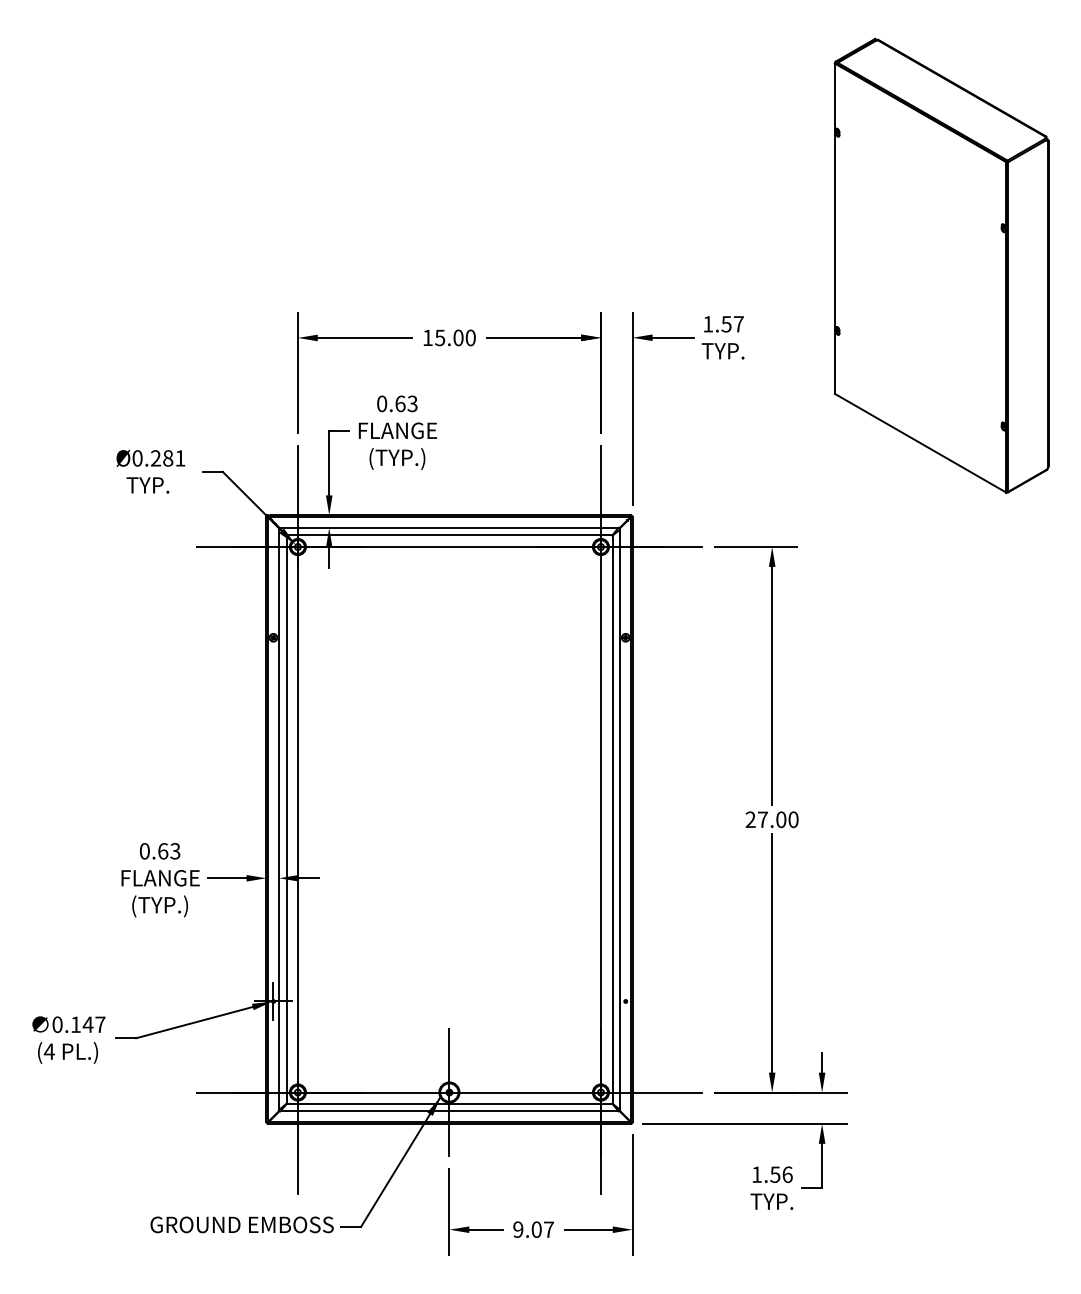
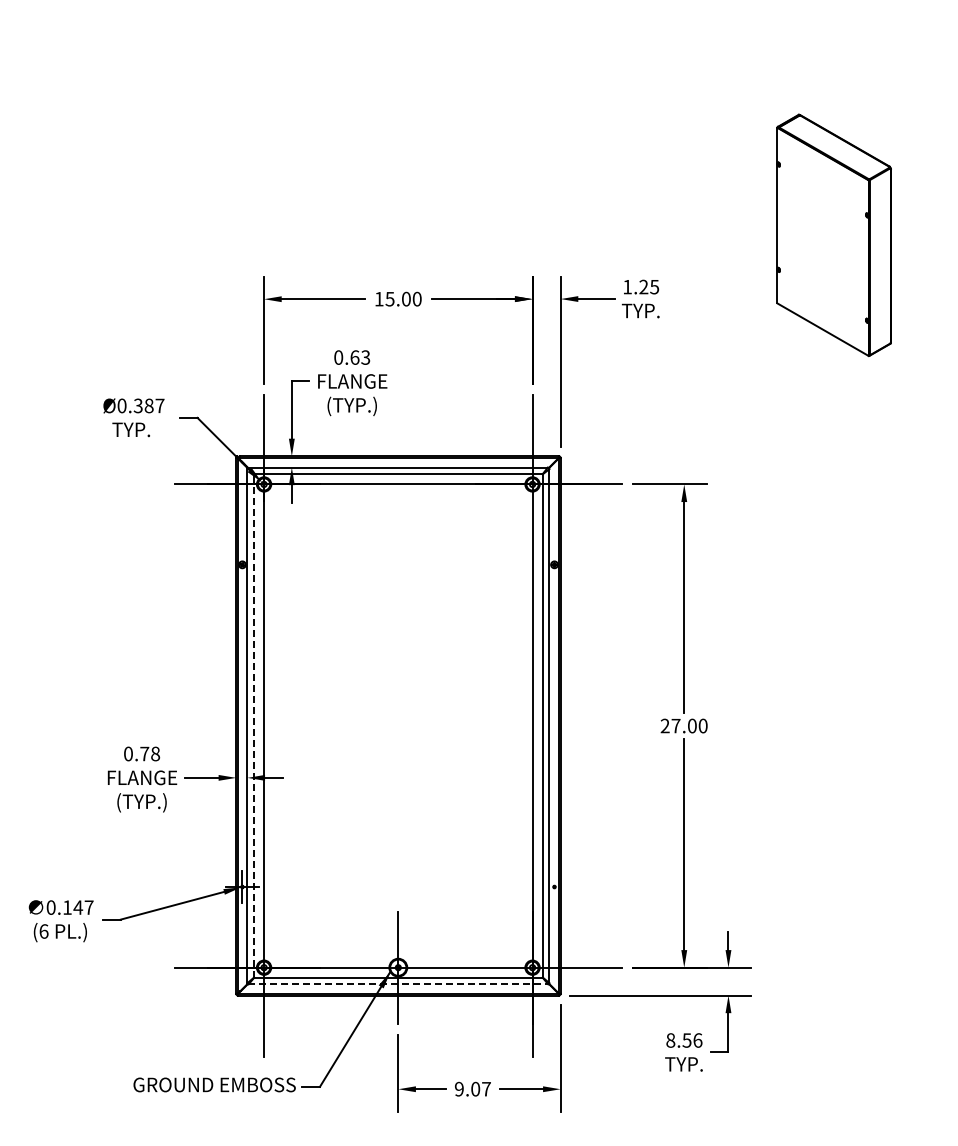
part: (940, 266) -> (833, 235), size x0.6
text: (732, 323) -> (649, 286), 1.57 -> 1.25
text: (167, 457) -> (148, 405), Ø0.281 -> Ø0.387
line: (287, 819) -> (254, 725), solid -> dashed
text: (169, 850) -> (150, 753), 0.63 -> 0.78
text: (48, 1051) -> (43, 931), (4 -> (6
line: (449, 1111) -> (398, 984), solid -> dashed
text: (756, 1174) -> (670, 1040), 1.56 -> 8.56

